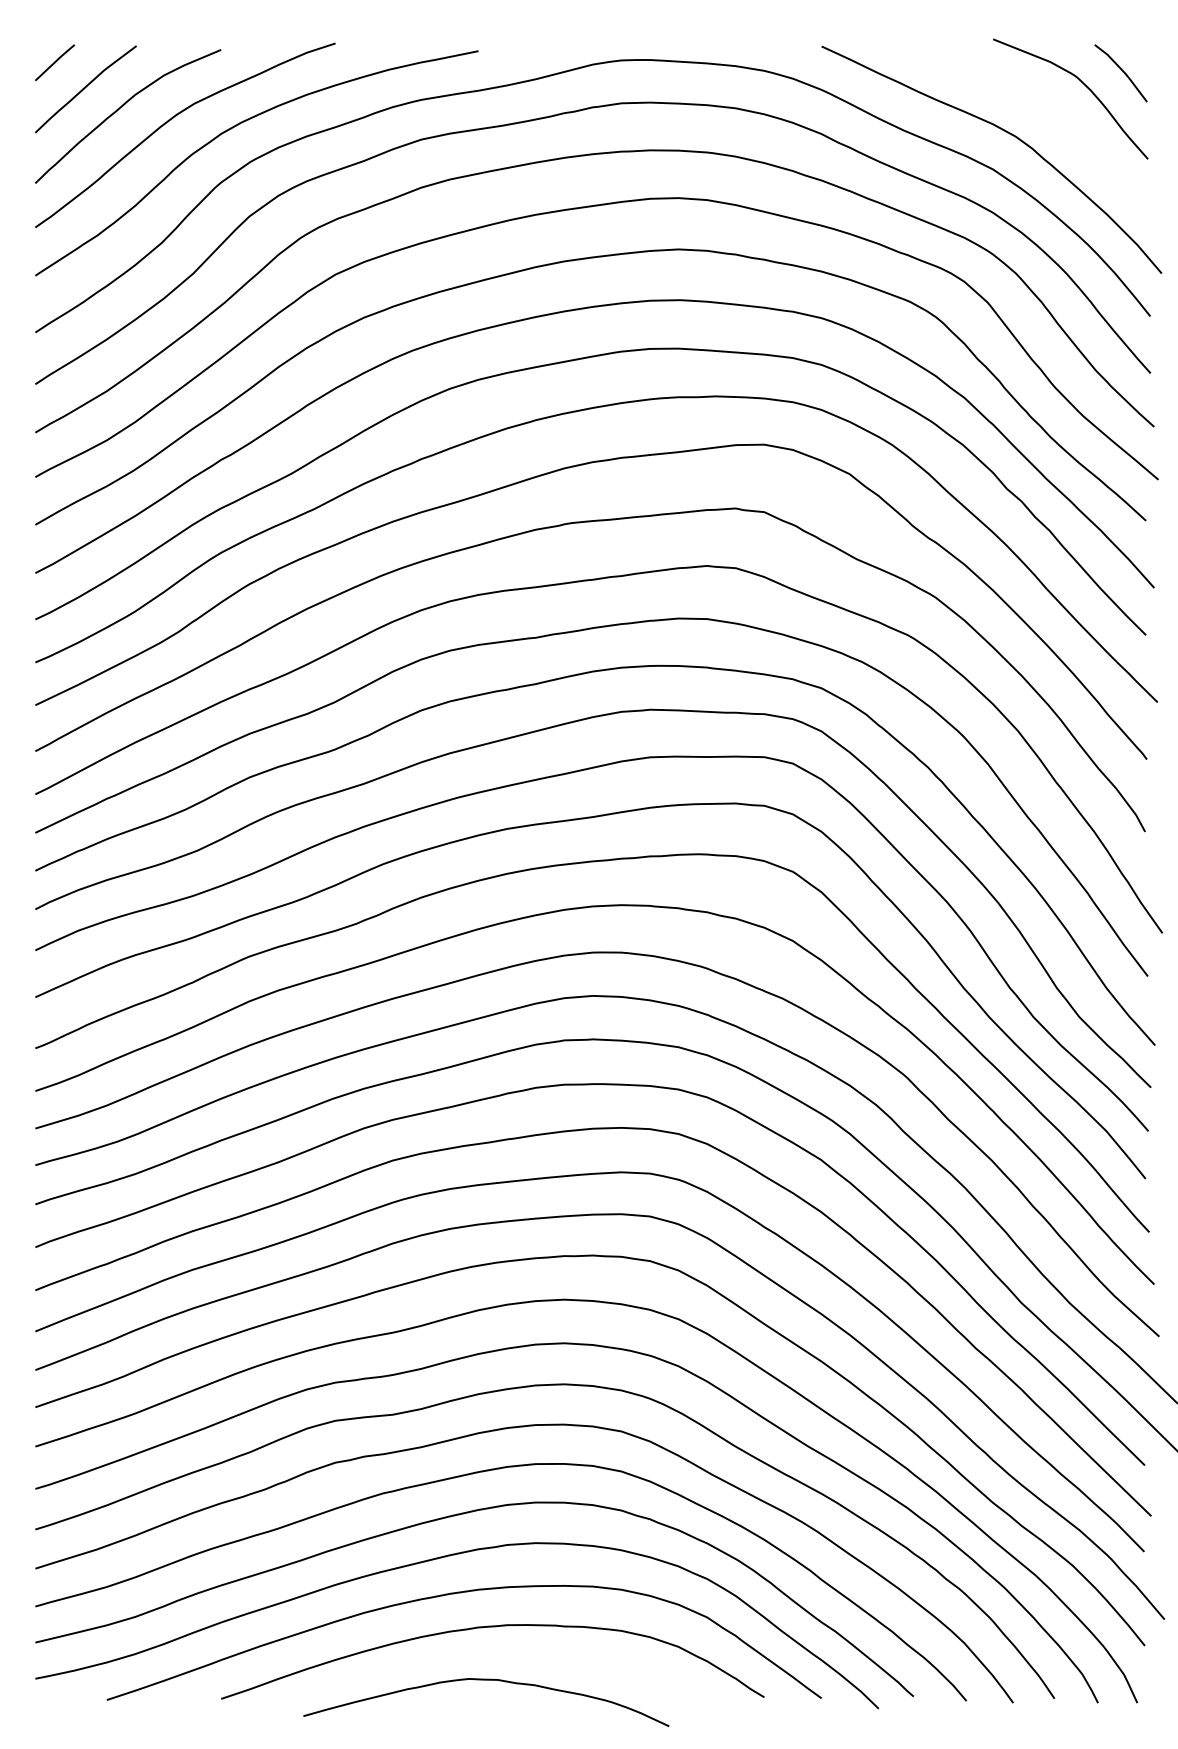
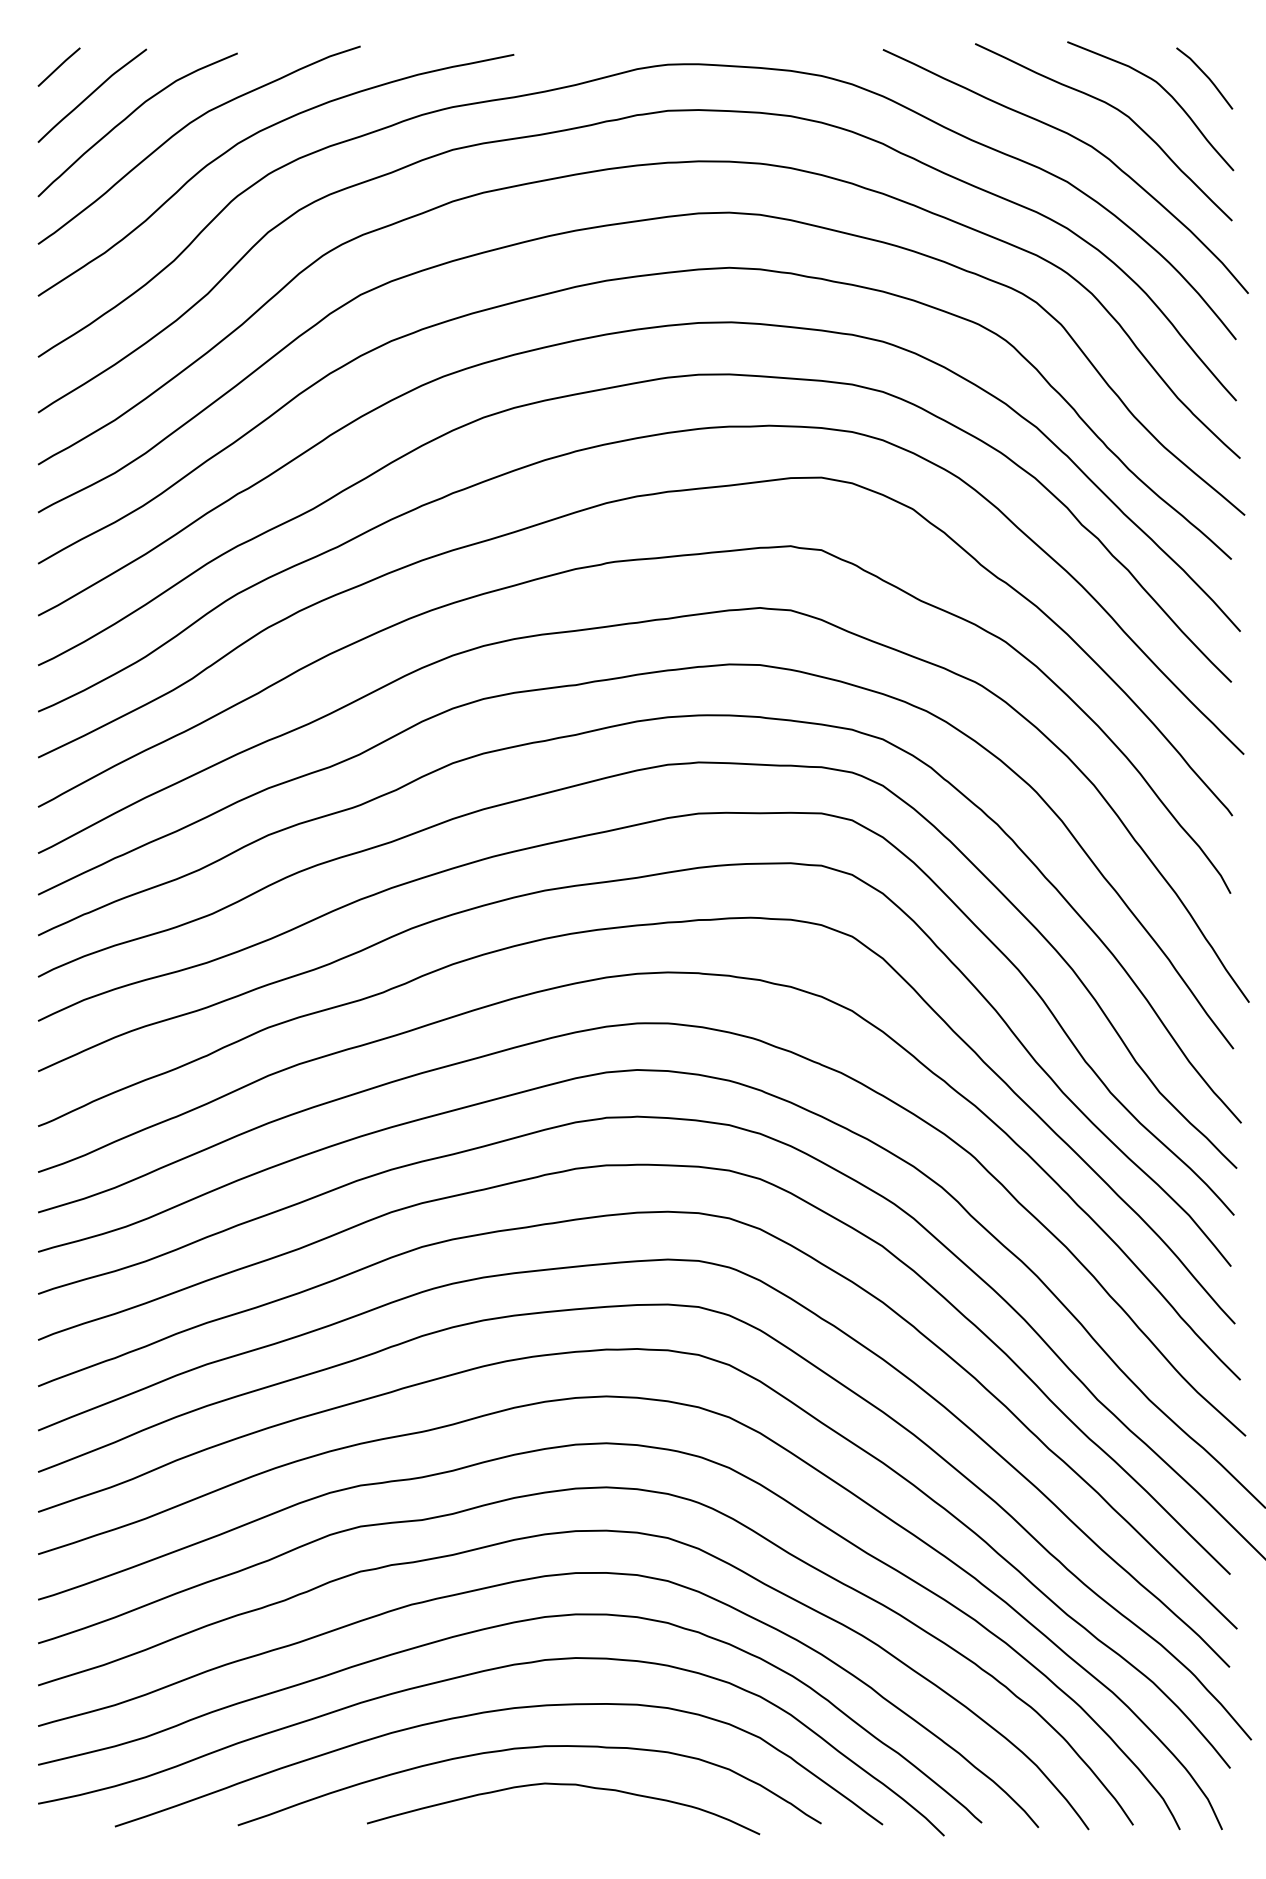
curve: (1036, 101) -> (1113, 108), added
curve: (486, 1680) -> (563, 1785), moved

